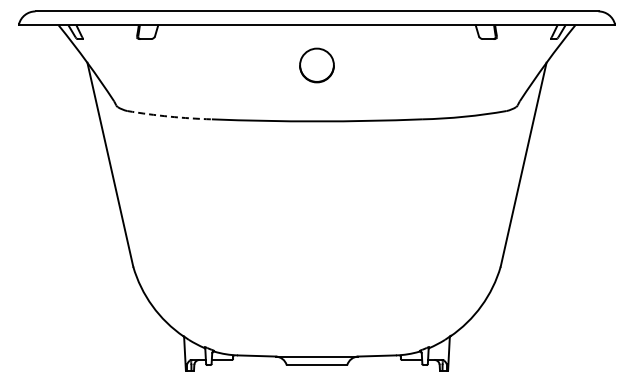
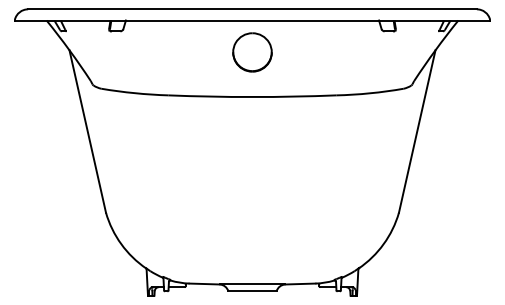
part: (316, 65) -> (252, 52), size x1.43
arc: (169, 116) -> (134, 93), dashed -> solid

